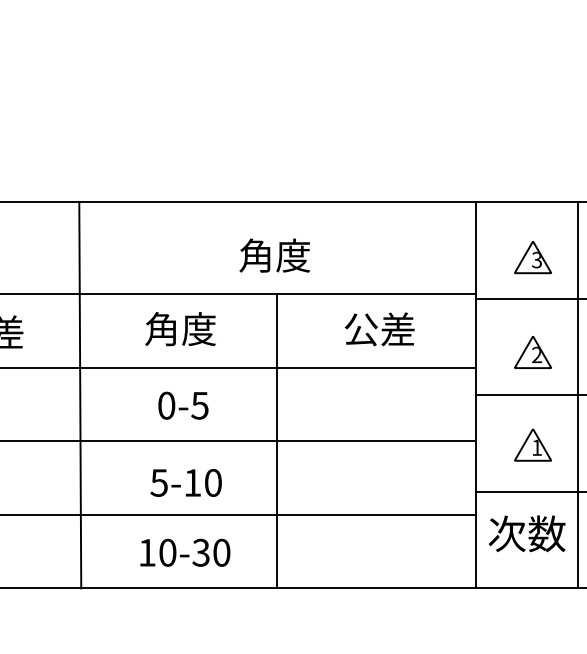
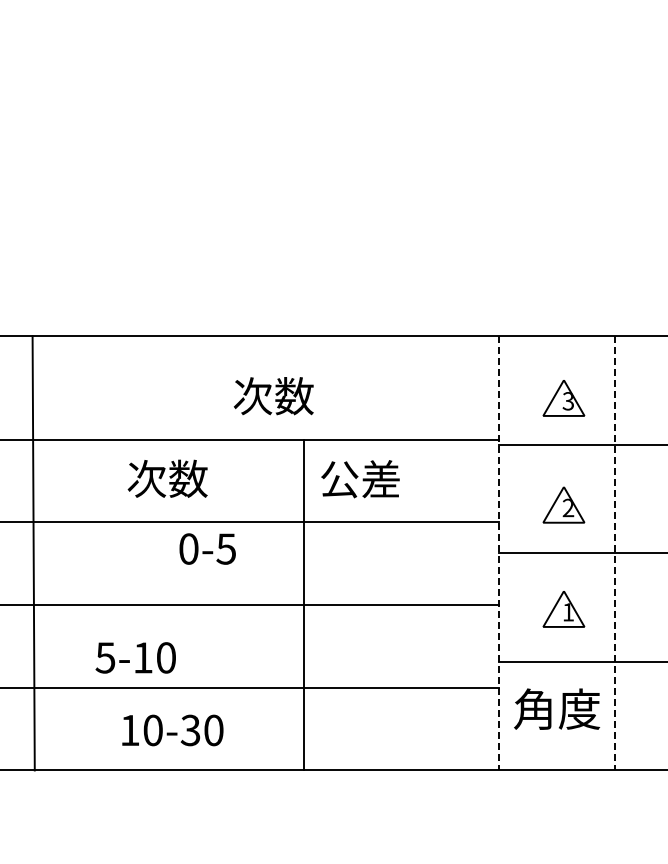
text: (274, 255) -> (273, 396), 角度 -> 次数
text: (180, 328) -> (167, 478), 角度 -> 次数
text: (379, 329) -> (360, 479), moved
line: (80, 395) -> (33, 553), moved
line: (475, 395) -> (499, 553), solid -> dashed
line: (578, 395) -> (614, 553), solid -> dashed
text: (183, 405) -> (207, 548), moved
line: (277, 440) -> (304, 604), moved
text: (185, 482) -> (135, 657), moved
text: (527, 533) -> (557, 708), 次数 -> 角度

